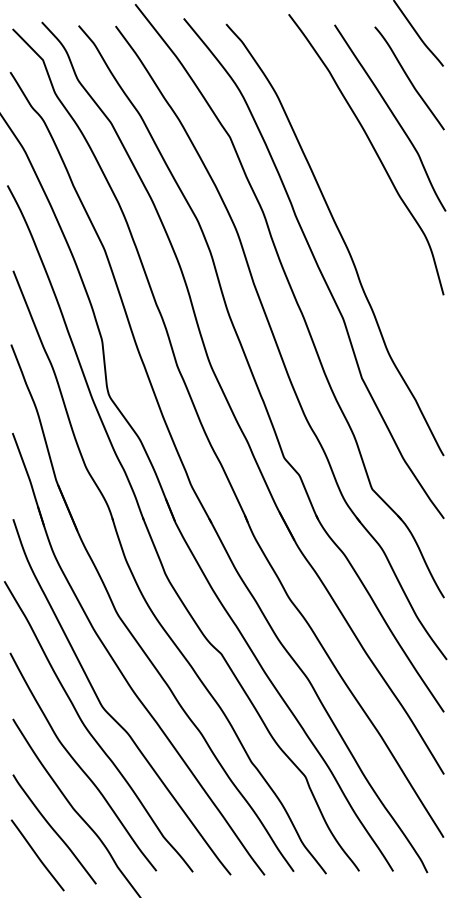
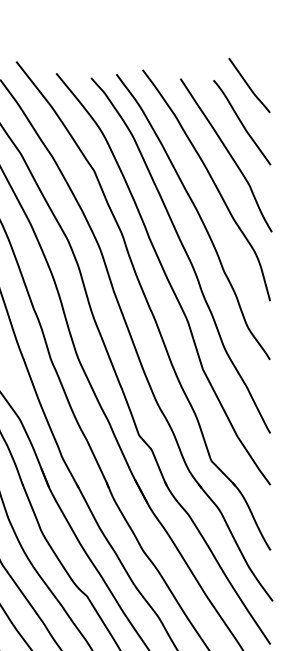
curve: (356, 191) -> (198, 215), added

